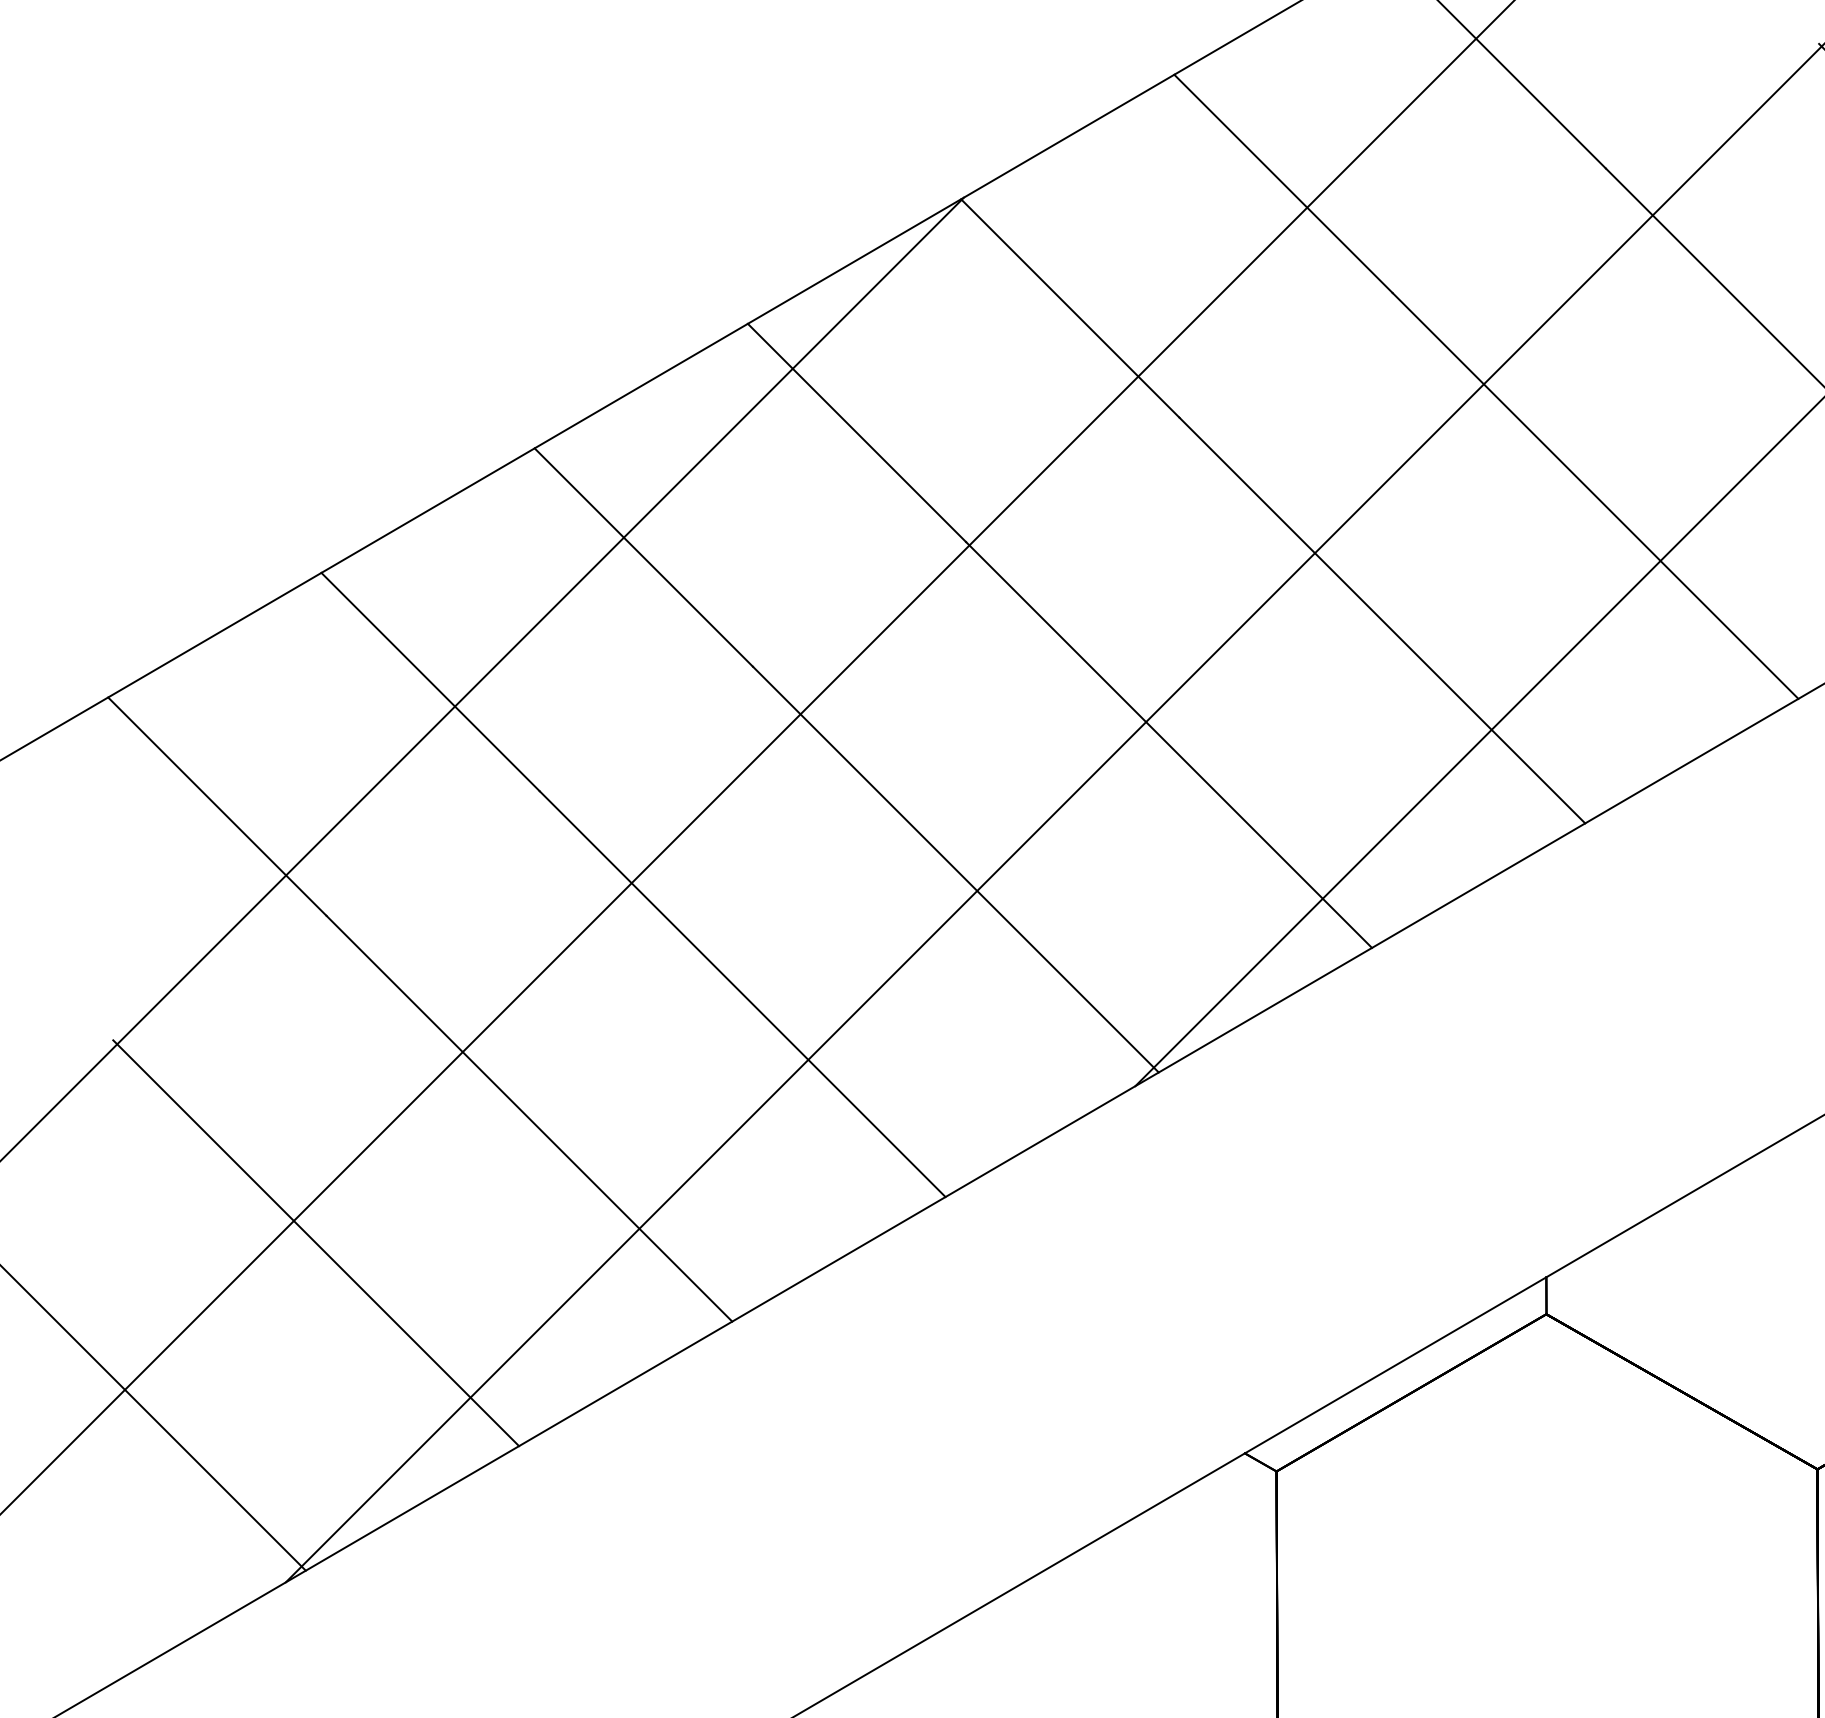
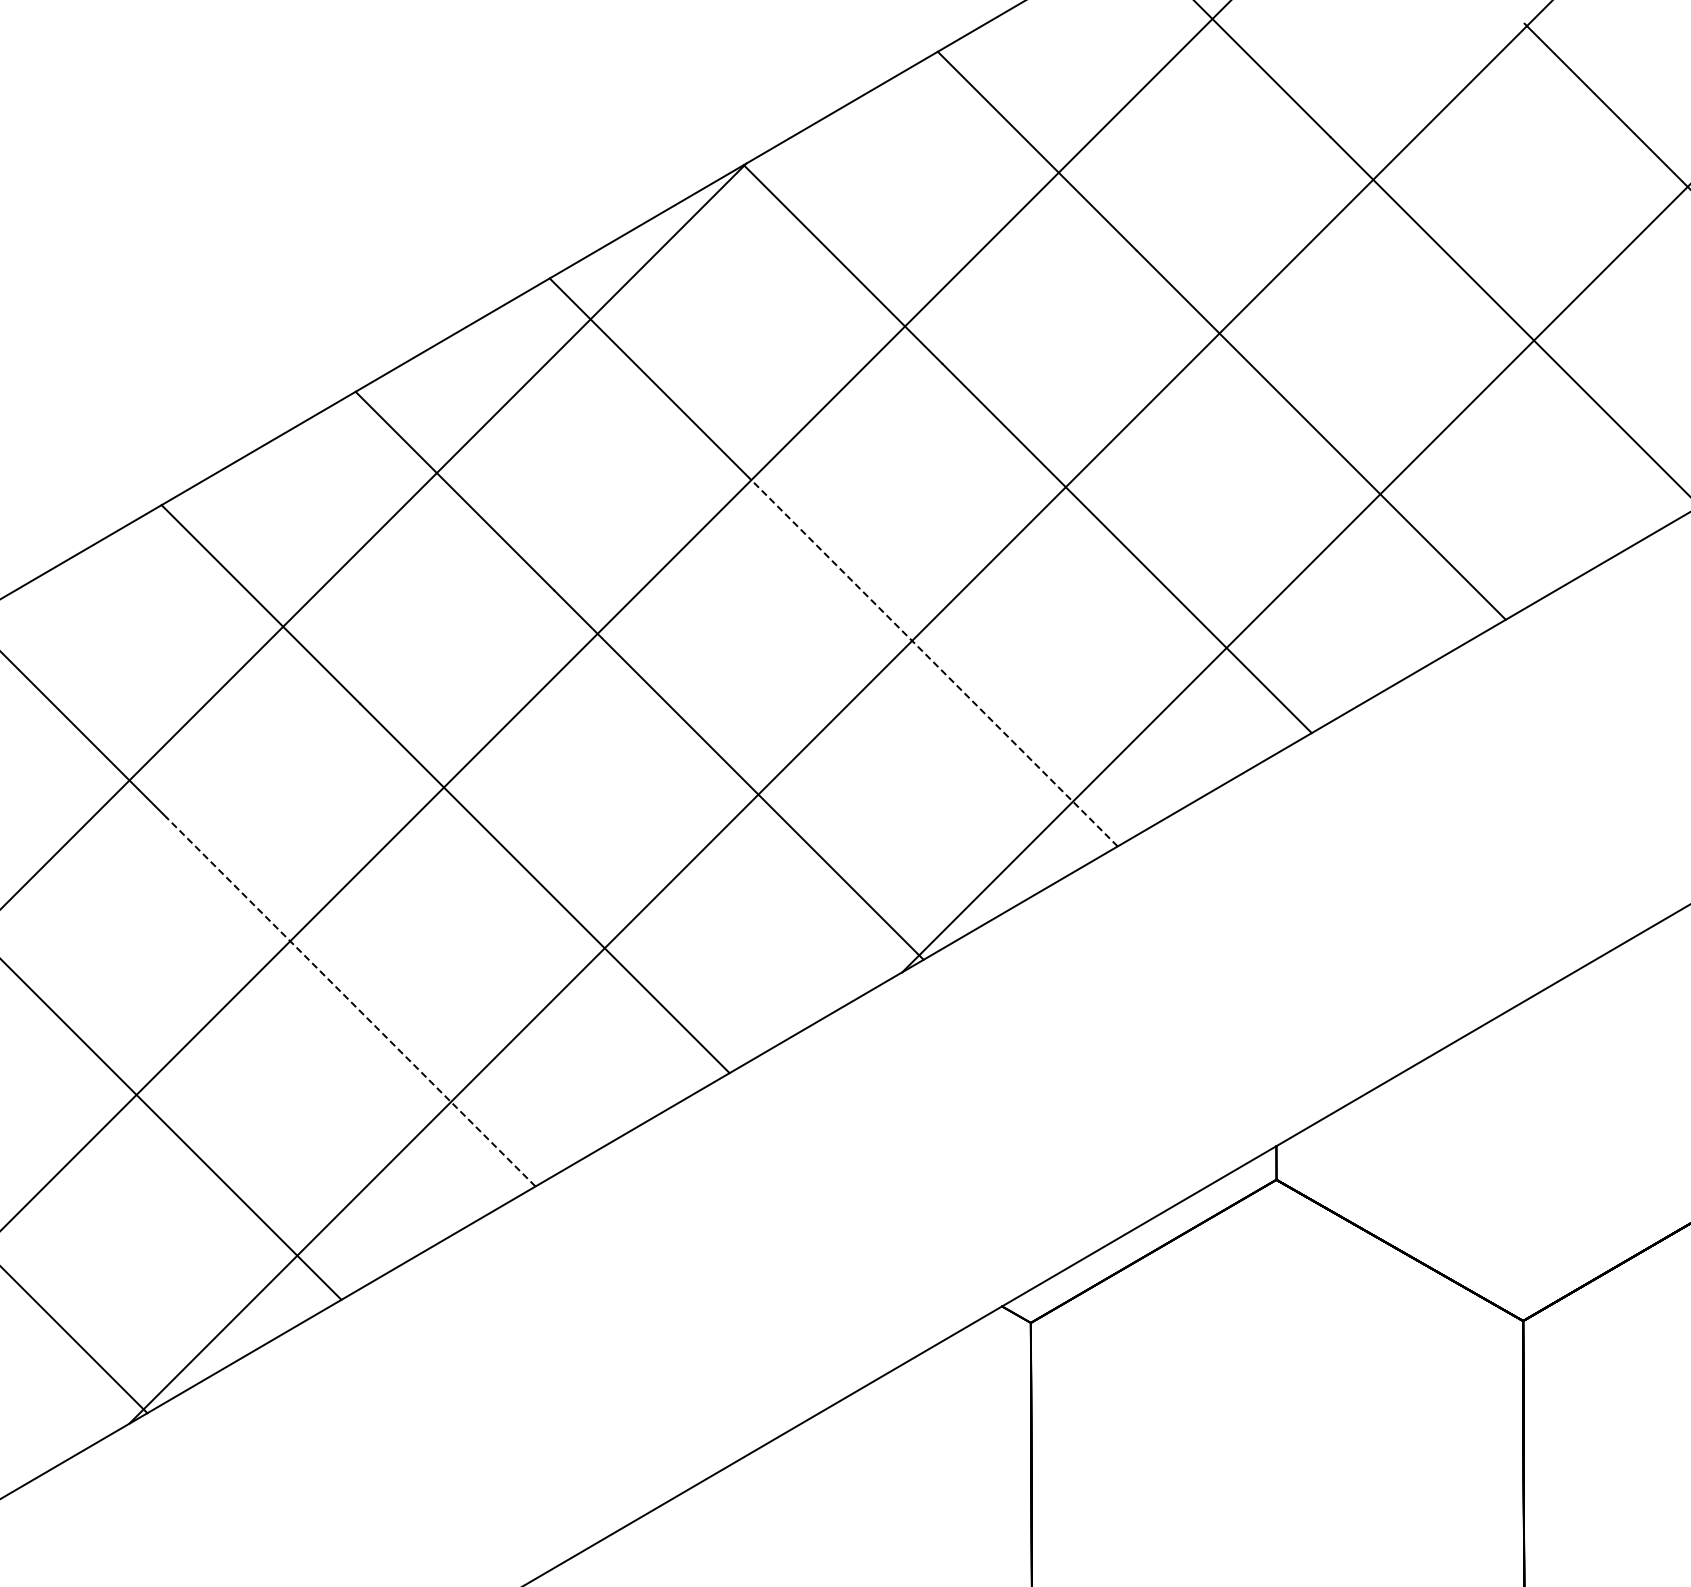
line: (1168, 744) -> (932, 661), solid -> dashed
line: (528, 1118) -> (350, 1001), solid -> dashed

